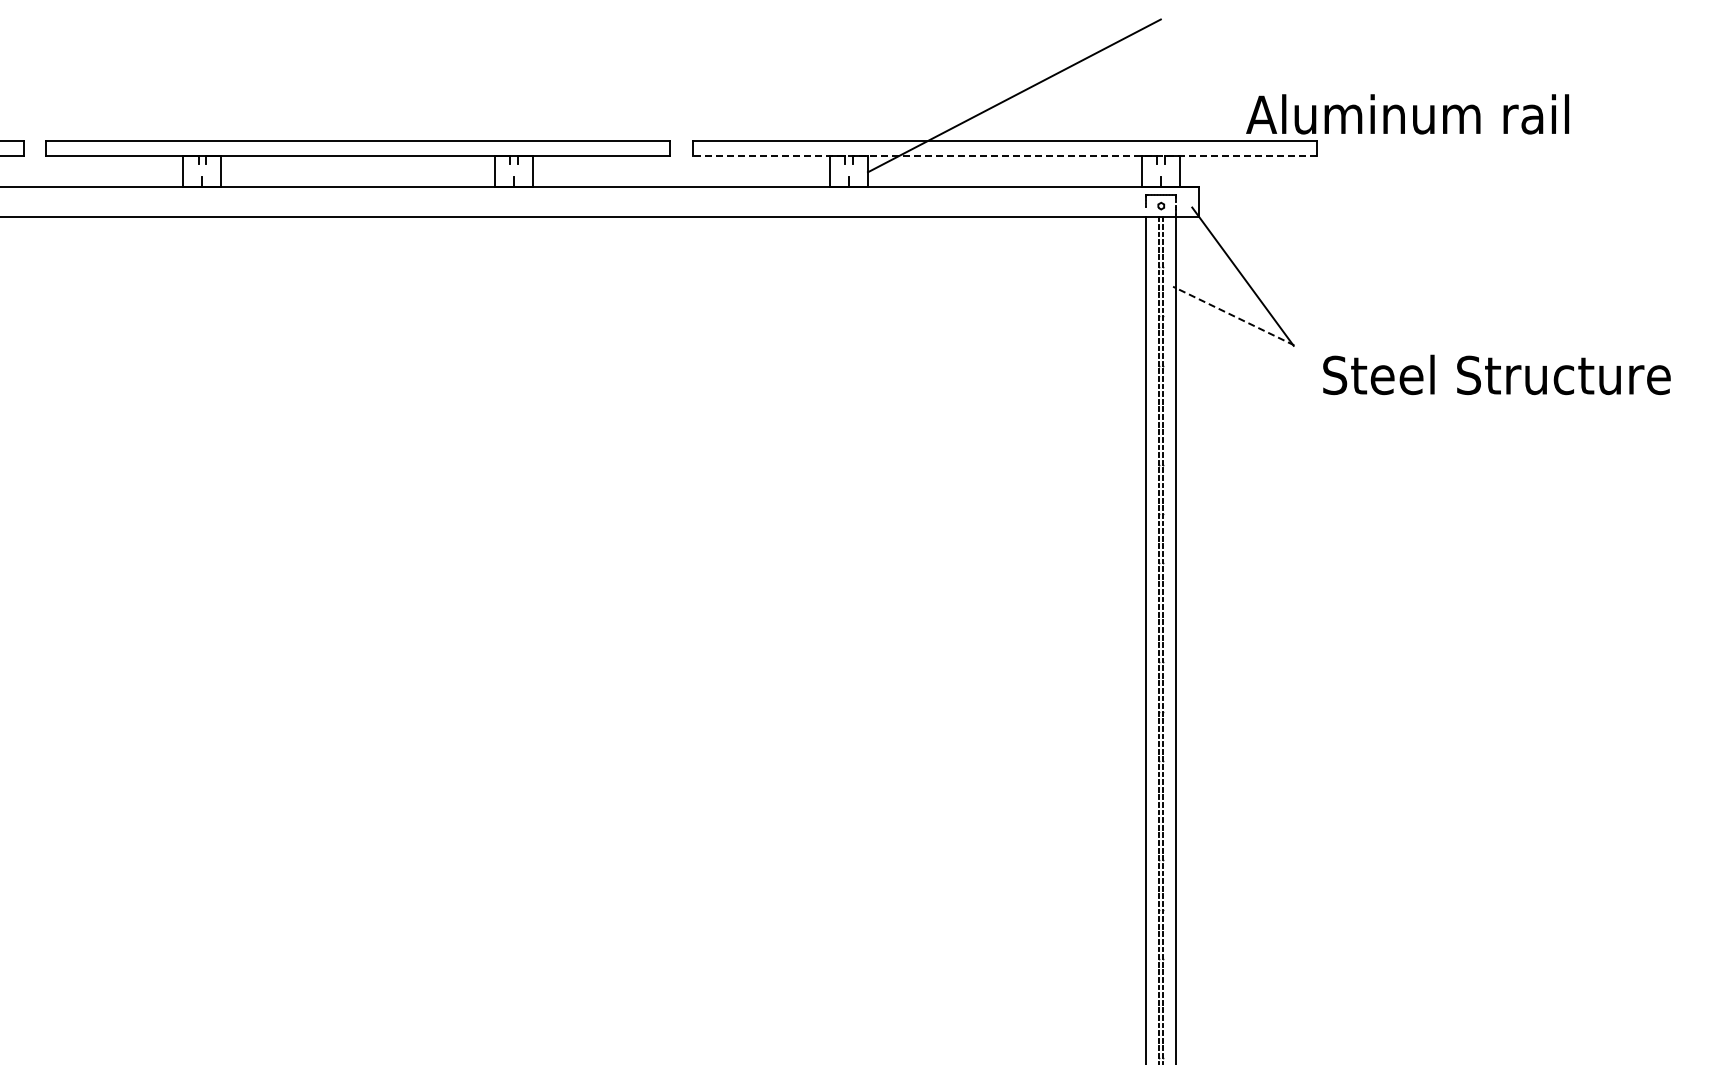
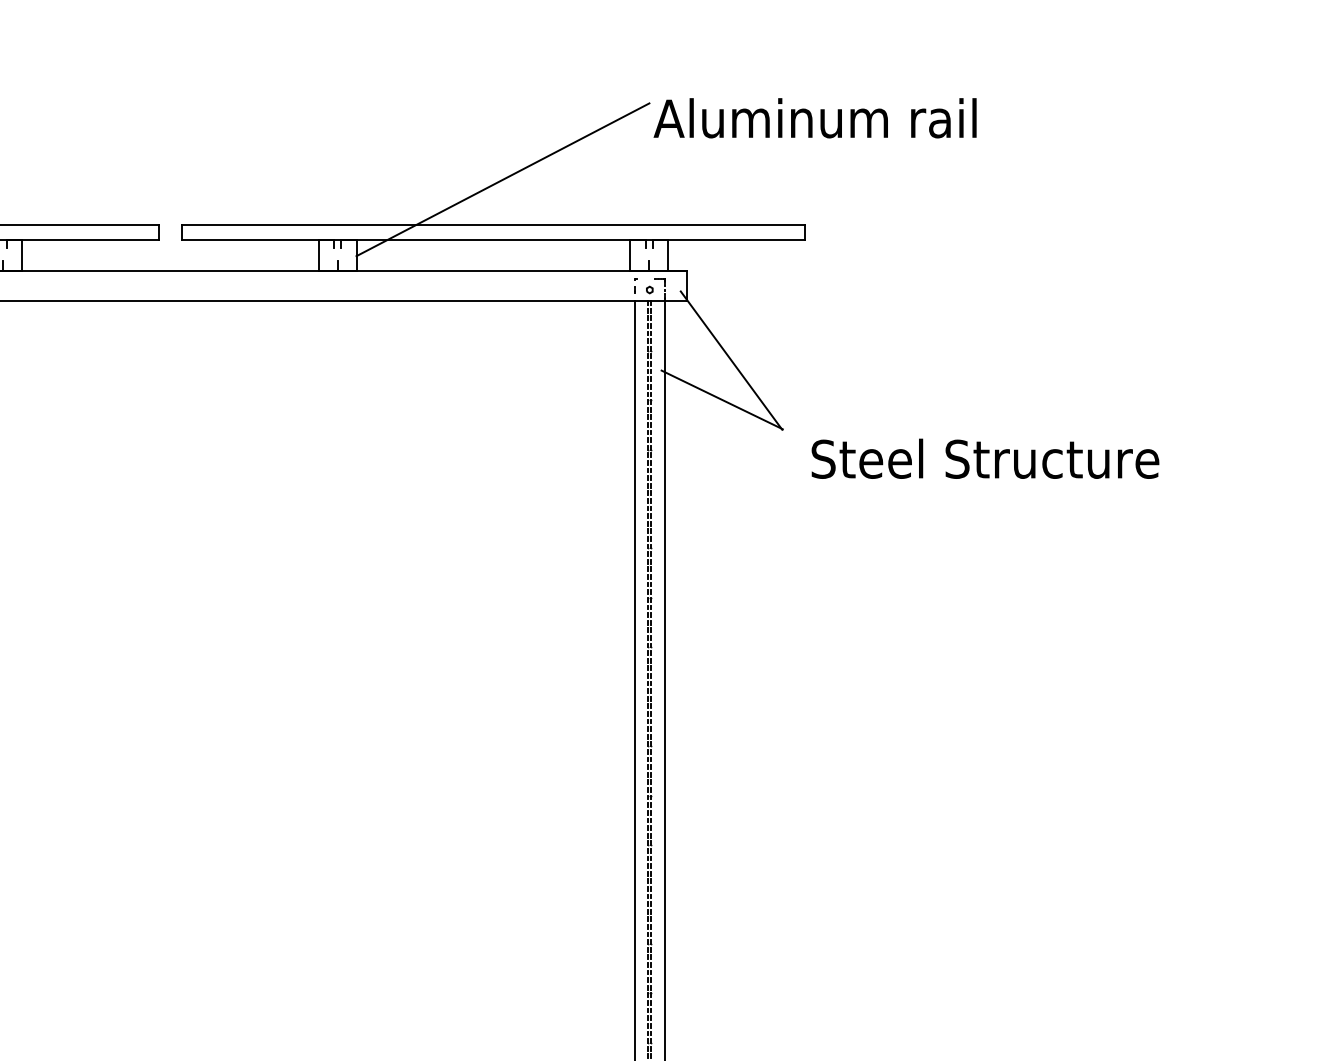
text: (1407, 114) -> (815, 118), moved
line: (1004, 156) -> (493, 240), dashed -> solid
line: (1233, 315) -> (722, 399), dashed -> solid

